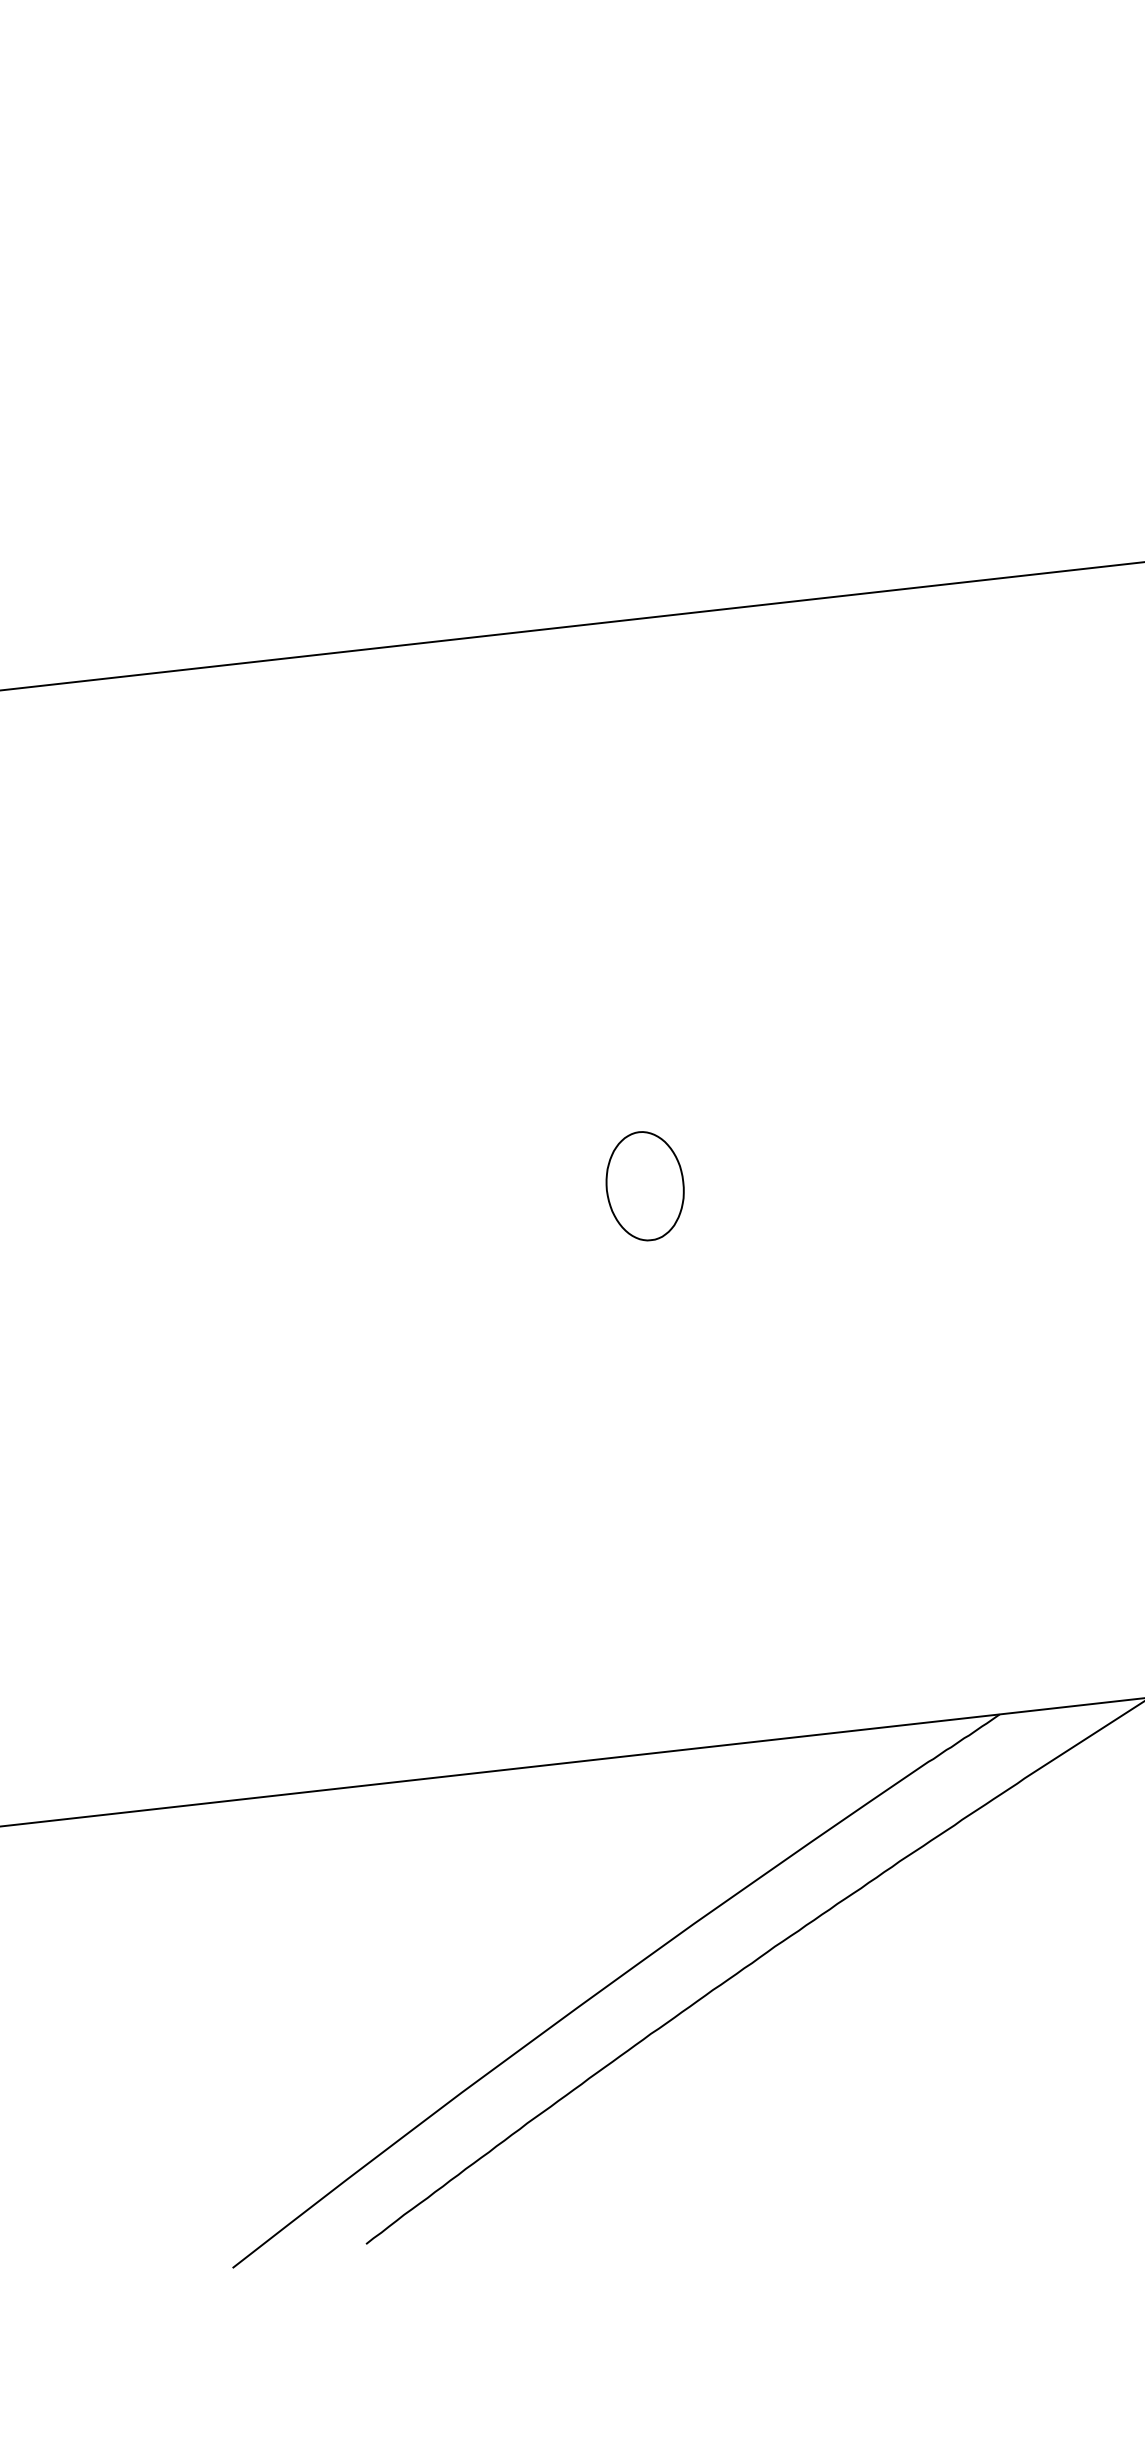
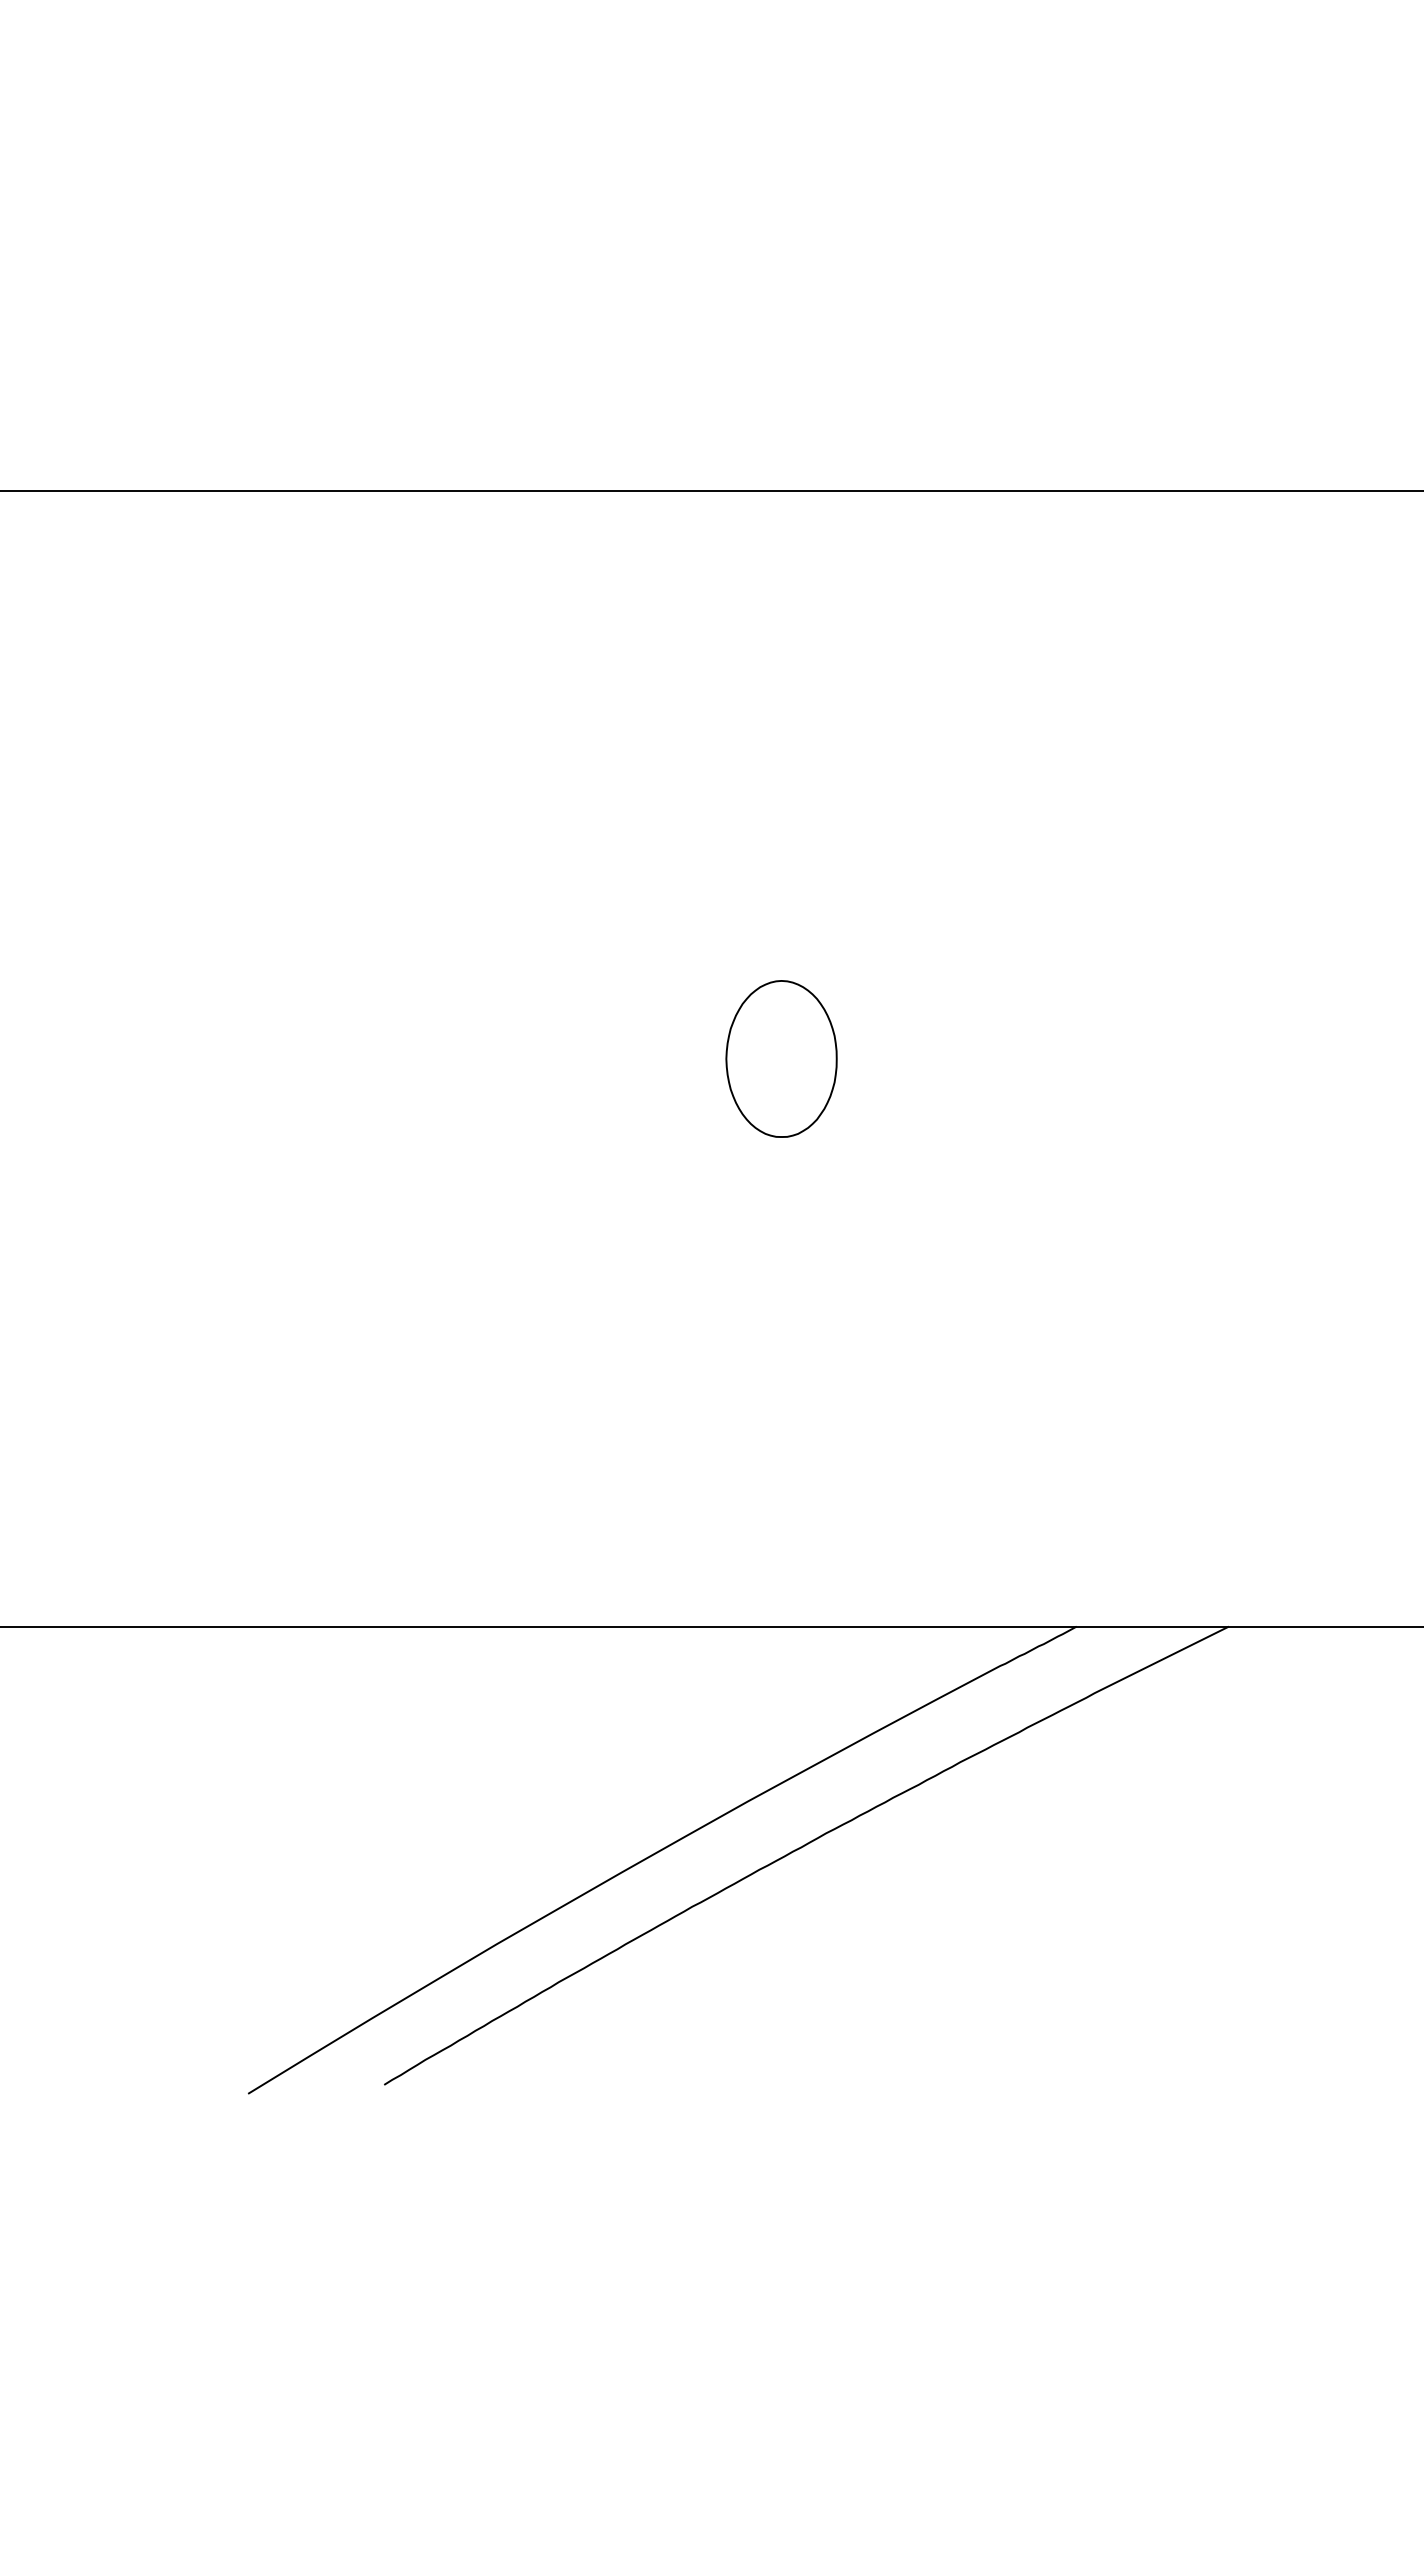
part: (644, 1185) -> (781, 1058), size x1.43

